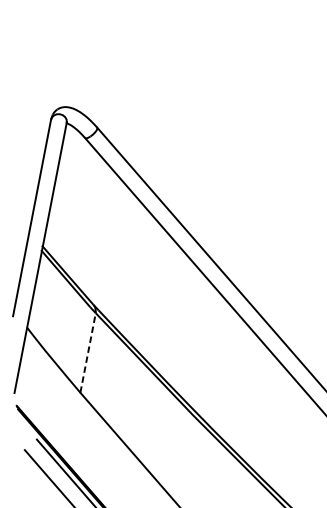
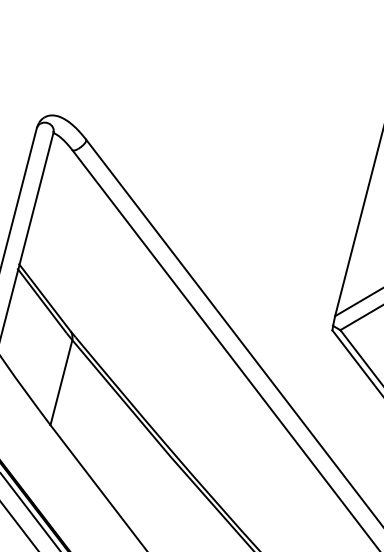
line: (88, 352) -> (61, 382), dashed -> solid

